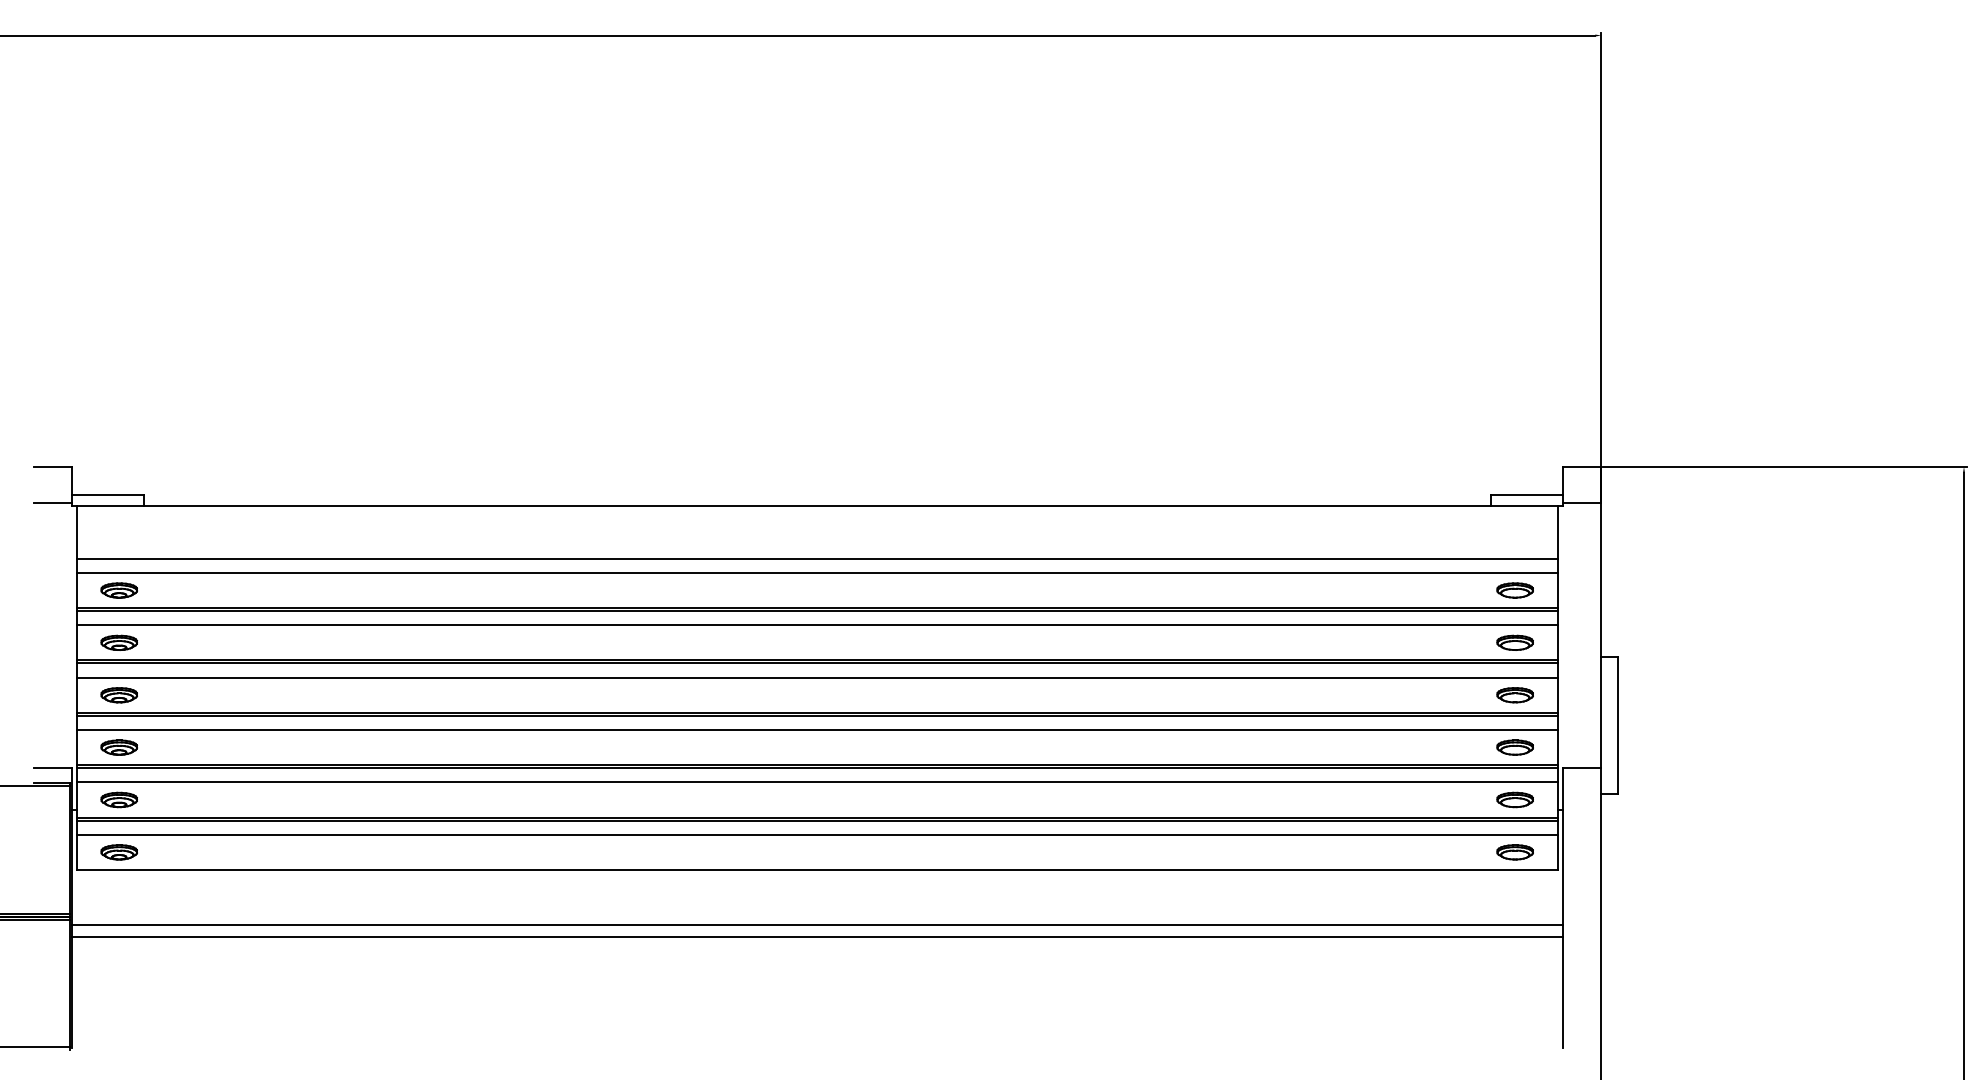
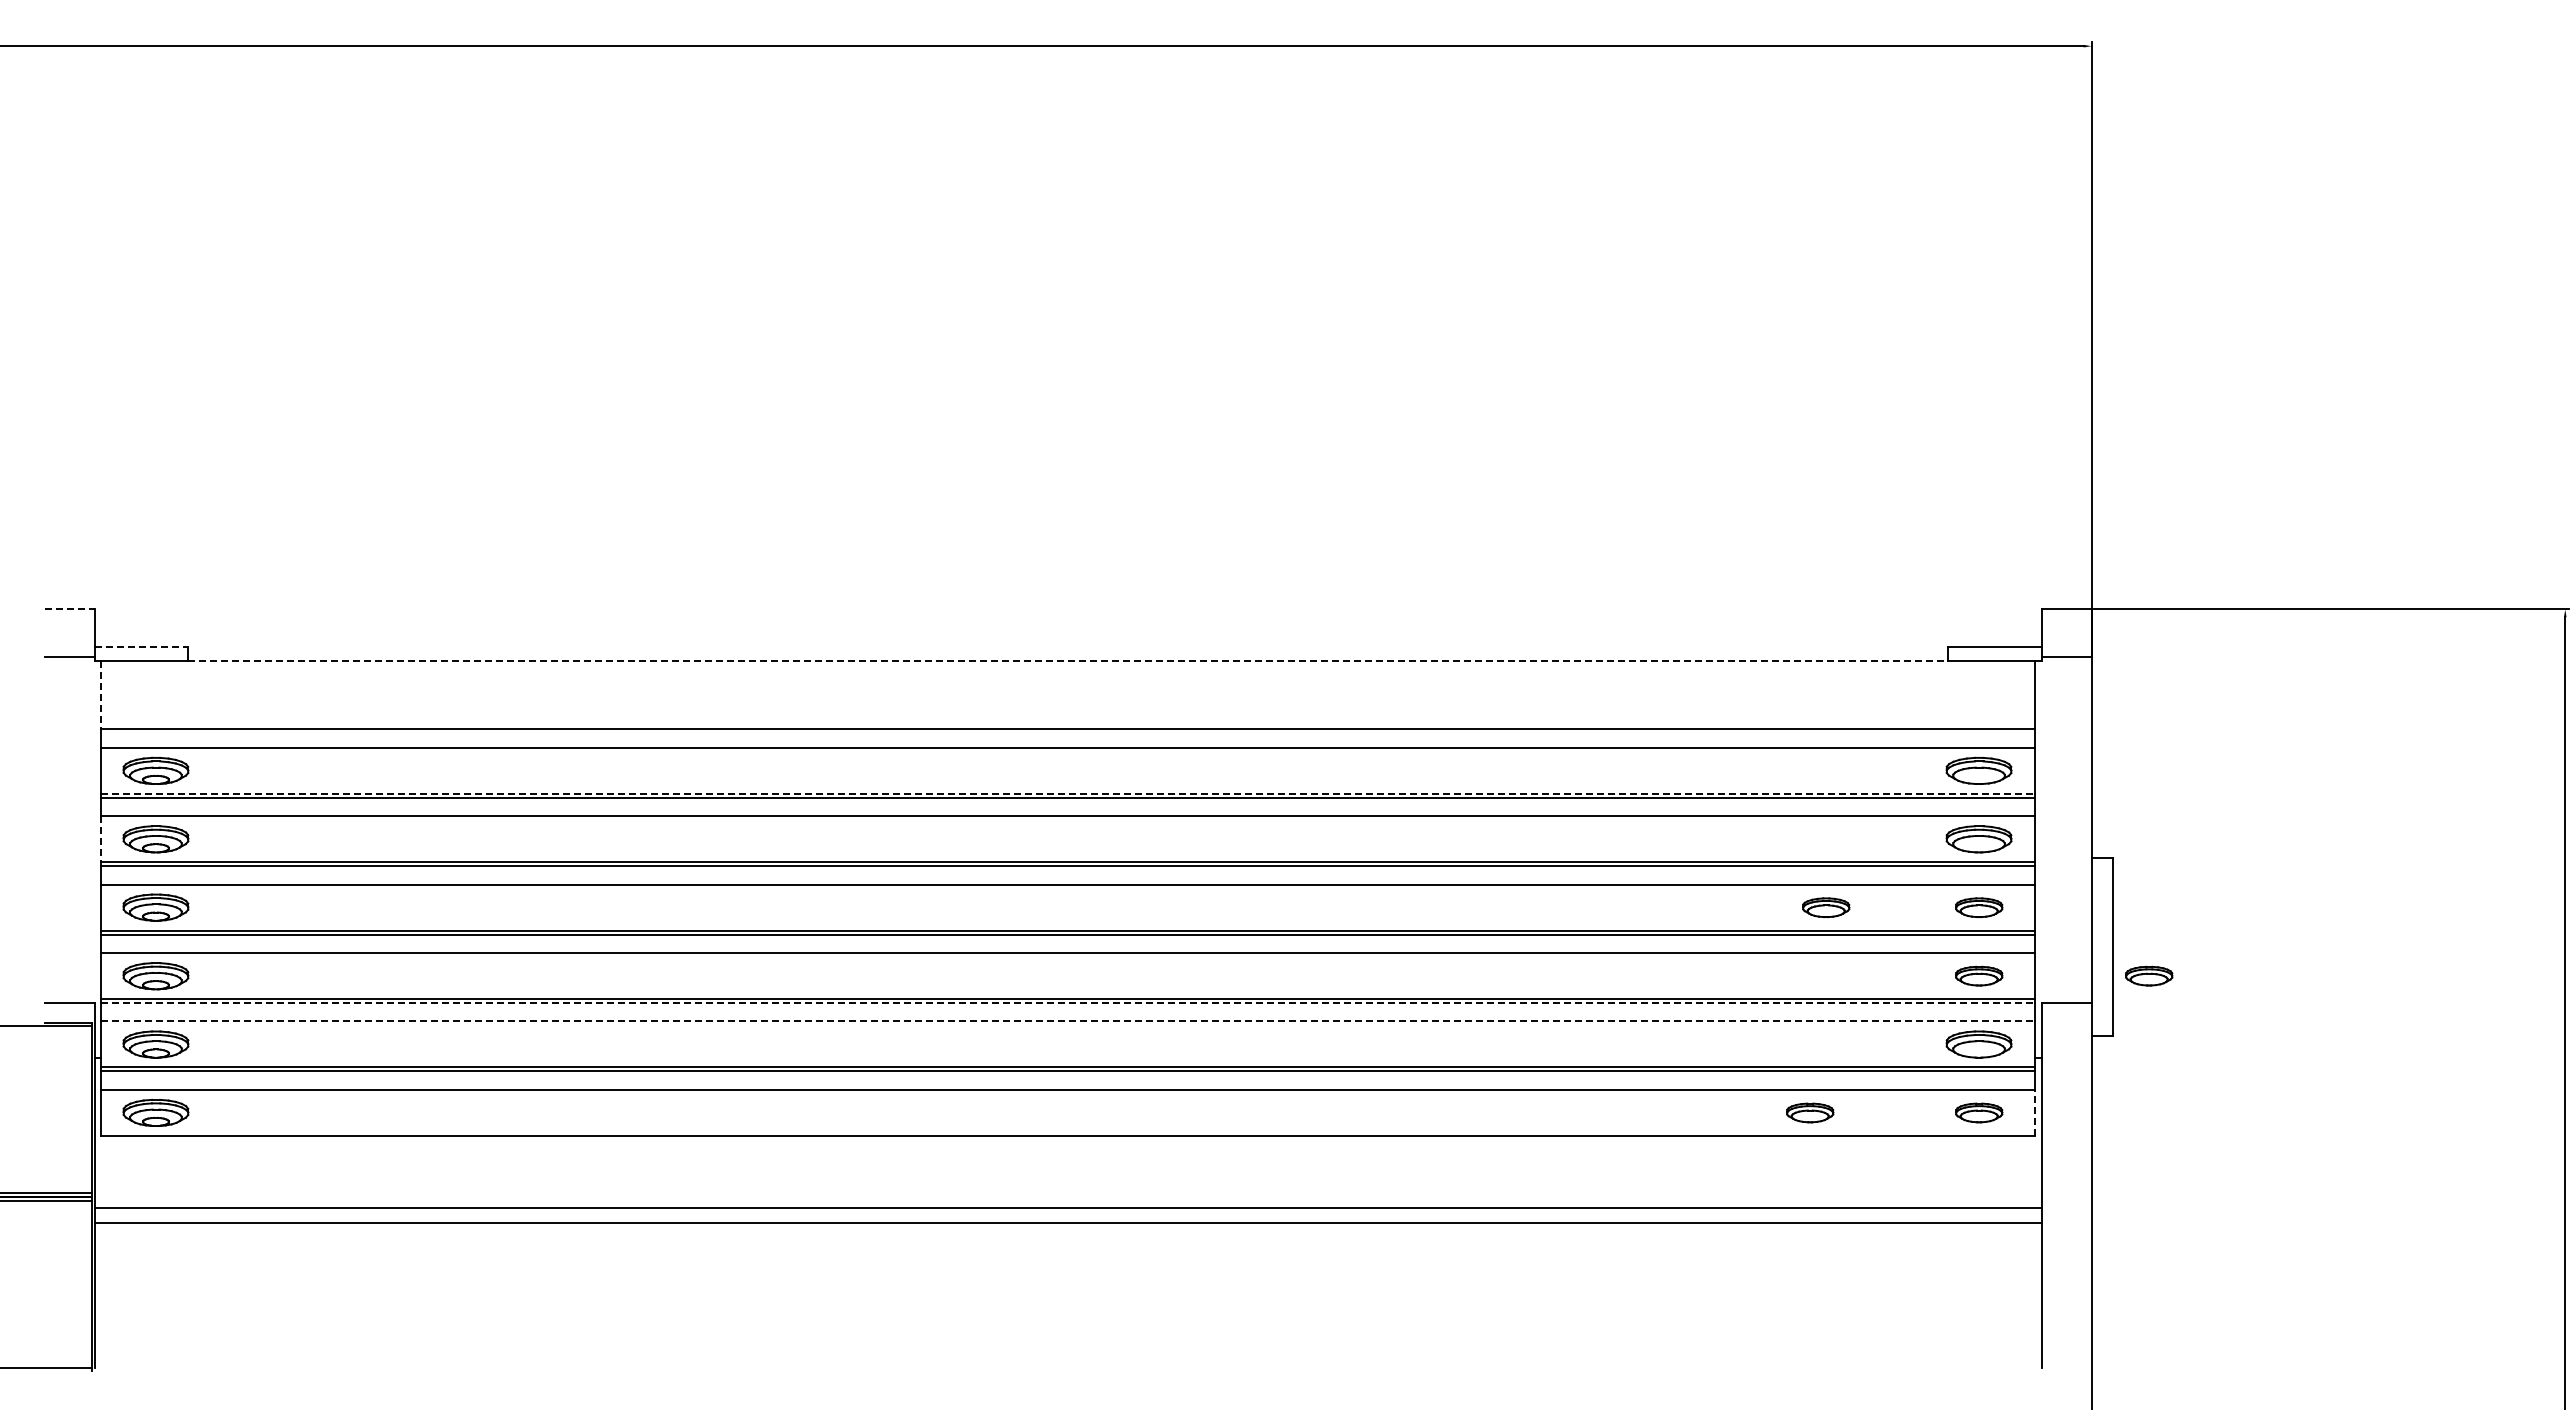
line: (52, 466) -> (69, 609), solid -> dashed
line: (108, 495) -> (141, 646), solid -> dashed
line: (817, 505) -> (1068, 660), solid -> dashed
line: (77, 532) -> (101, 695), solid -> dashed
part: (119, 590) -> (156, 770), size x1.4
part: (1515, 590) -> (1979, 770), size x1.4
line: (817, 607) -> (1067, 793), solid -> dashed
line: (77, 642) -> (101, 839), solid -> dashed
part: (119, 642) -> (156, 839), size x1.4
part: (1515, 642) -> (1979, 839), size x1.4
part: (119, 695) -> (156, 907), size x1.4
part: (1398, 695) -> (1826, 907), added
part: (119, 747) -> (156, 975), size x1.4
part: (1645, 747) -> (2149, 975), added
line: (817, 768) -> (1067, 1003), solid -> dashed
line: (817, 782) -> (1067, 1021), solid -> dashed
part: (119, 799) -> (156, 1044), size x1.4
part: (1515, 799) -> (1979, 1044), size x1.4
part: (119, 852) -> (156, 1112), size x1.4
part: (1386, 852) -> (1810, 1112), added
line: (1557, 852) -> (2034, 1112), solid -> dashed

